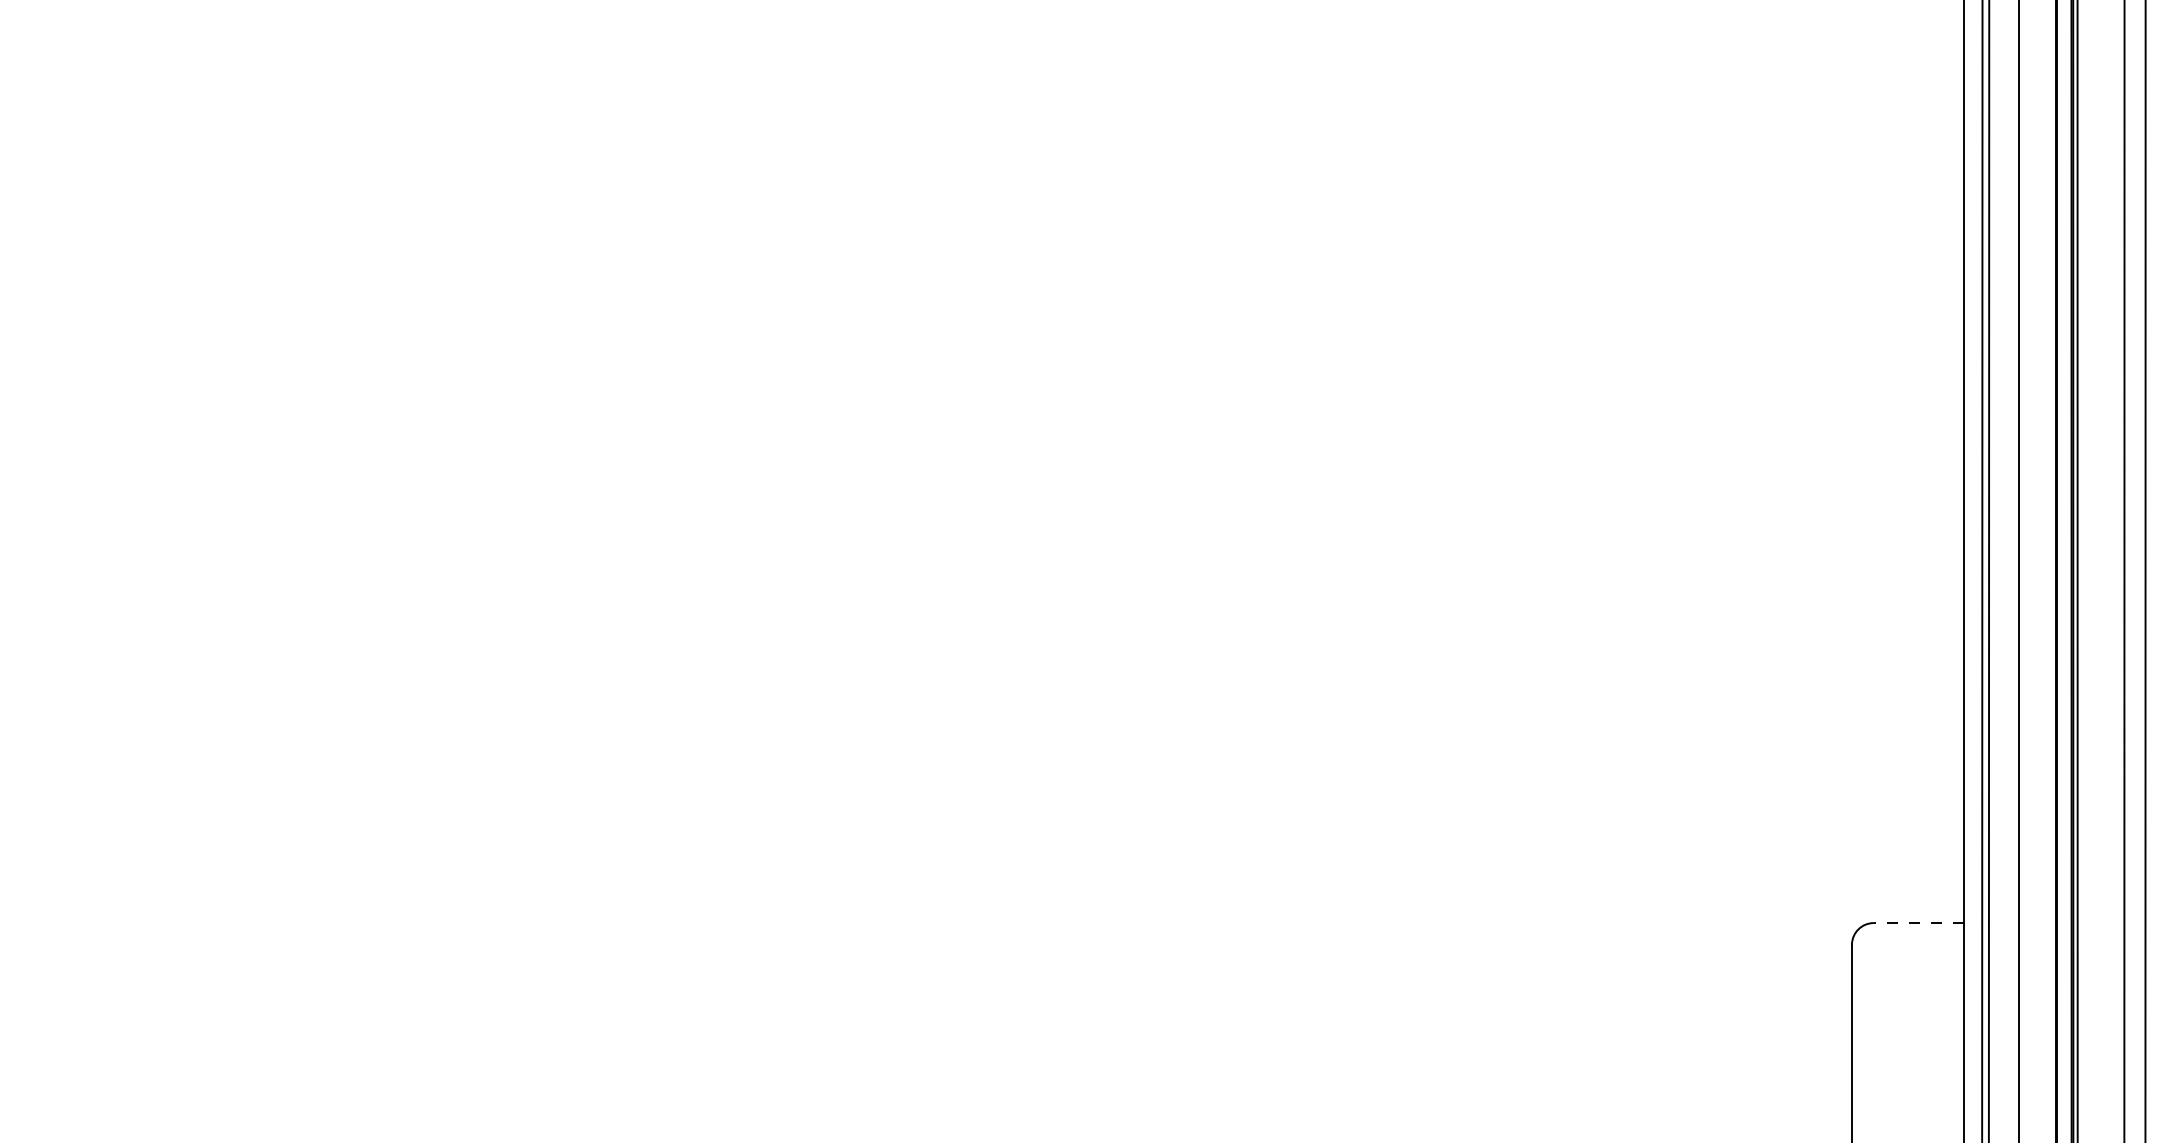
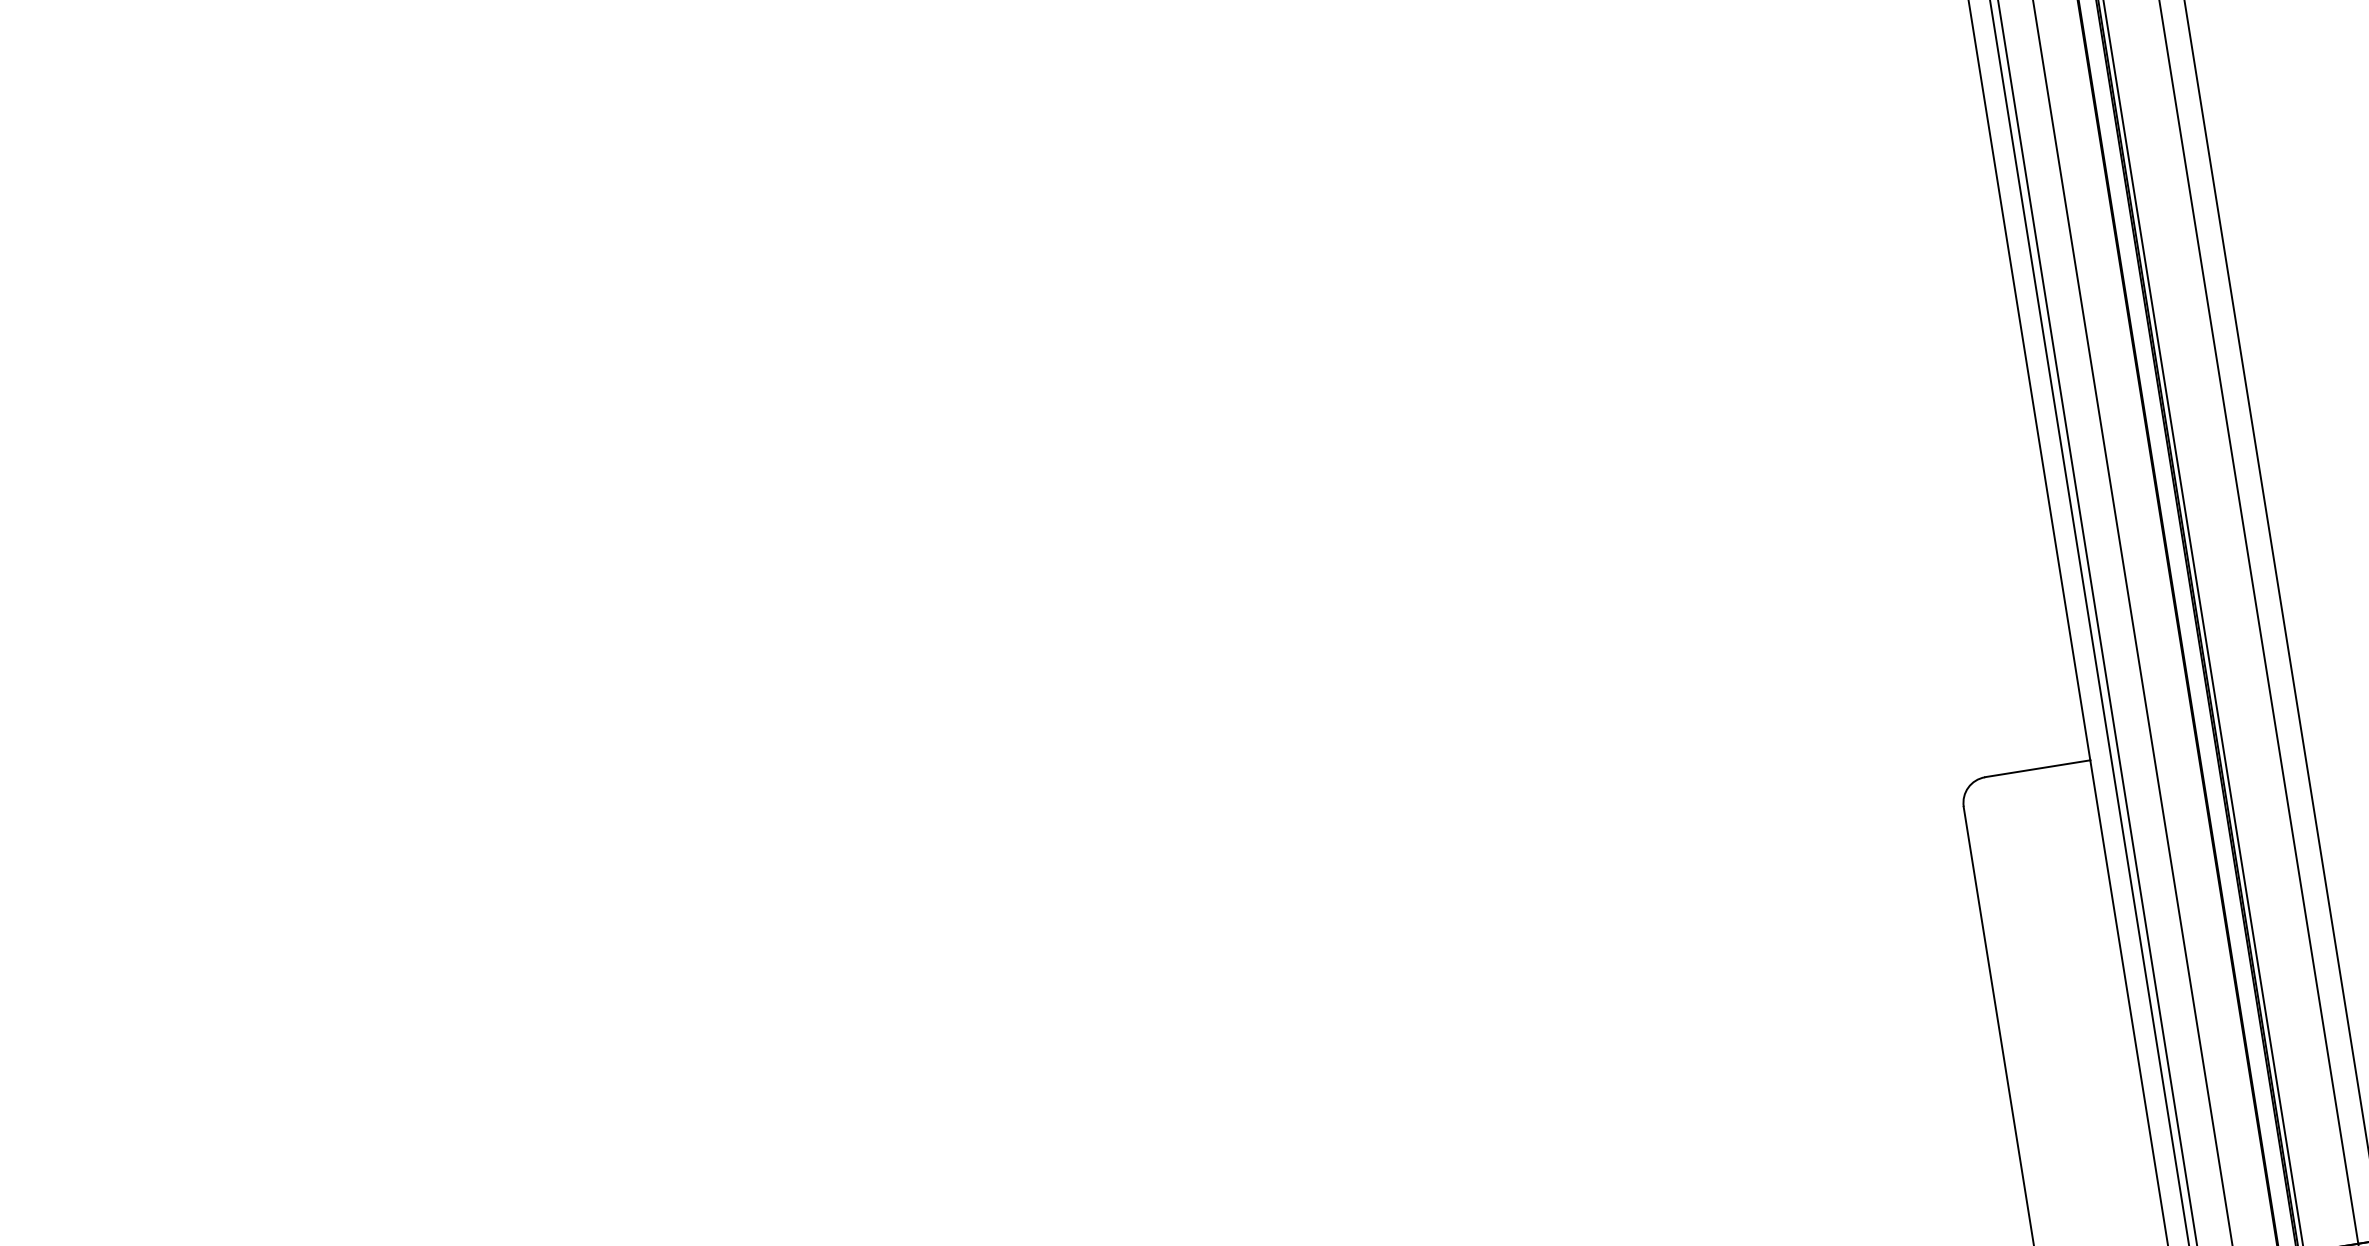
line: (1918, 922) -> (2036, 768), dashed -> solid

